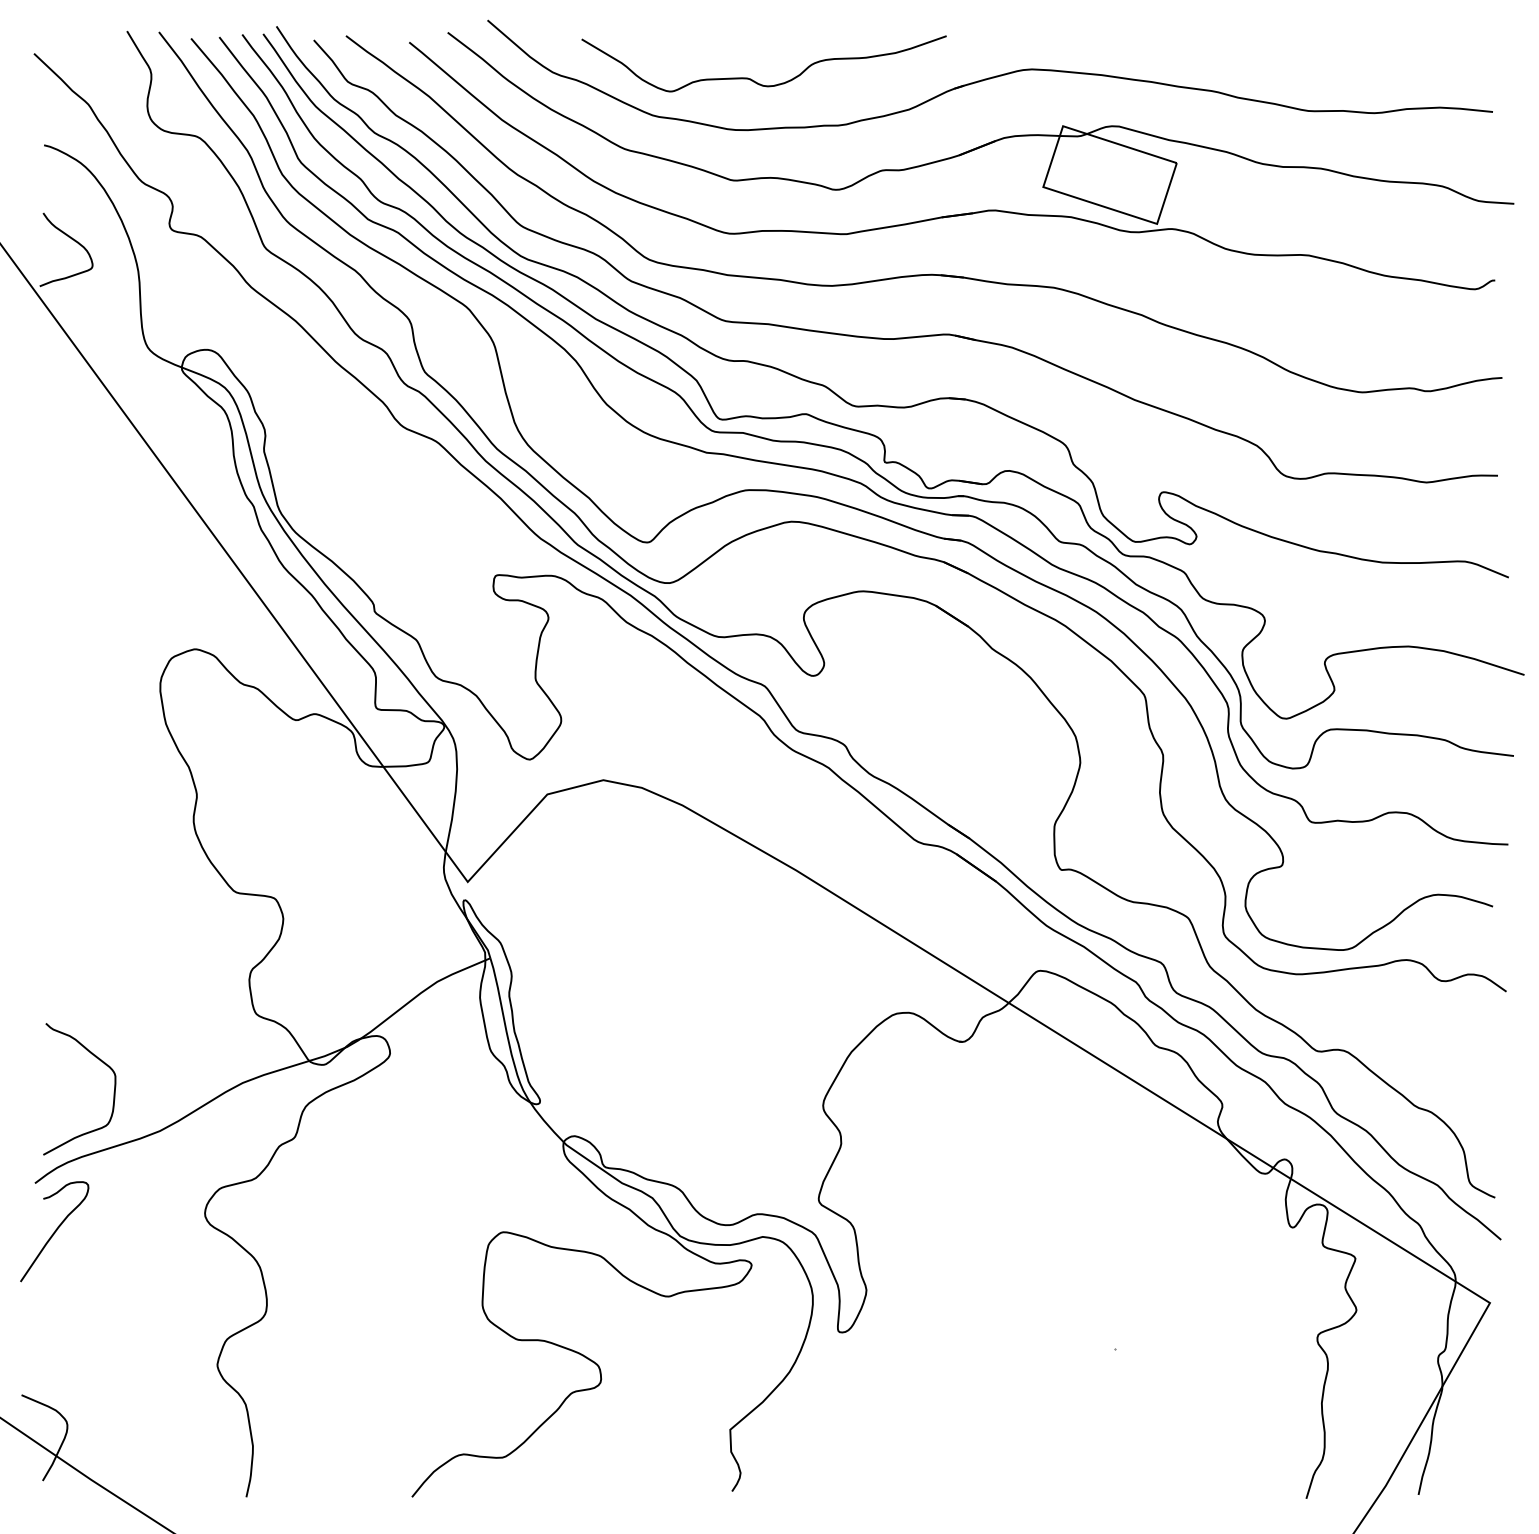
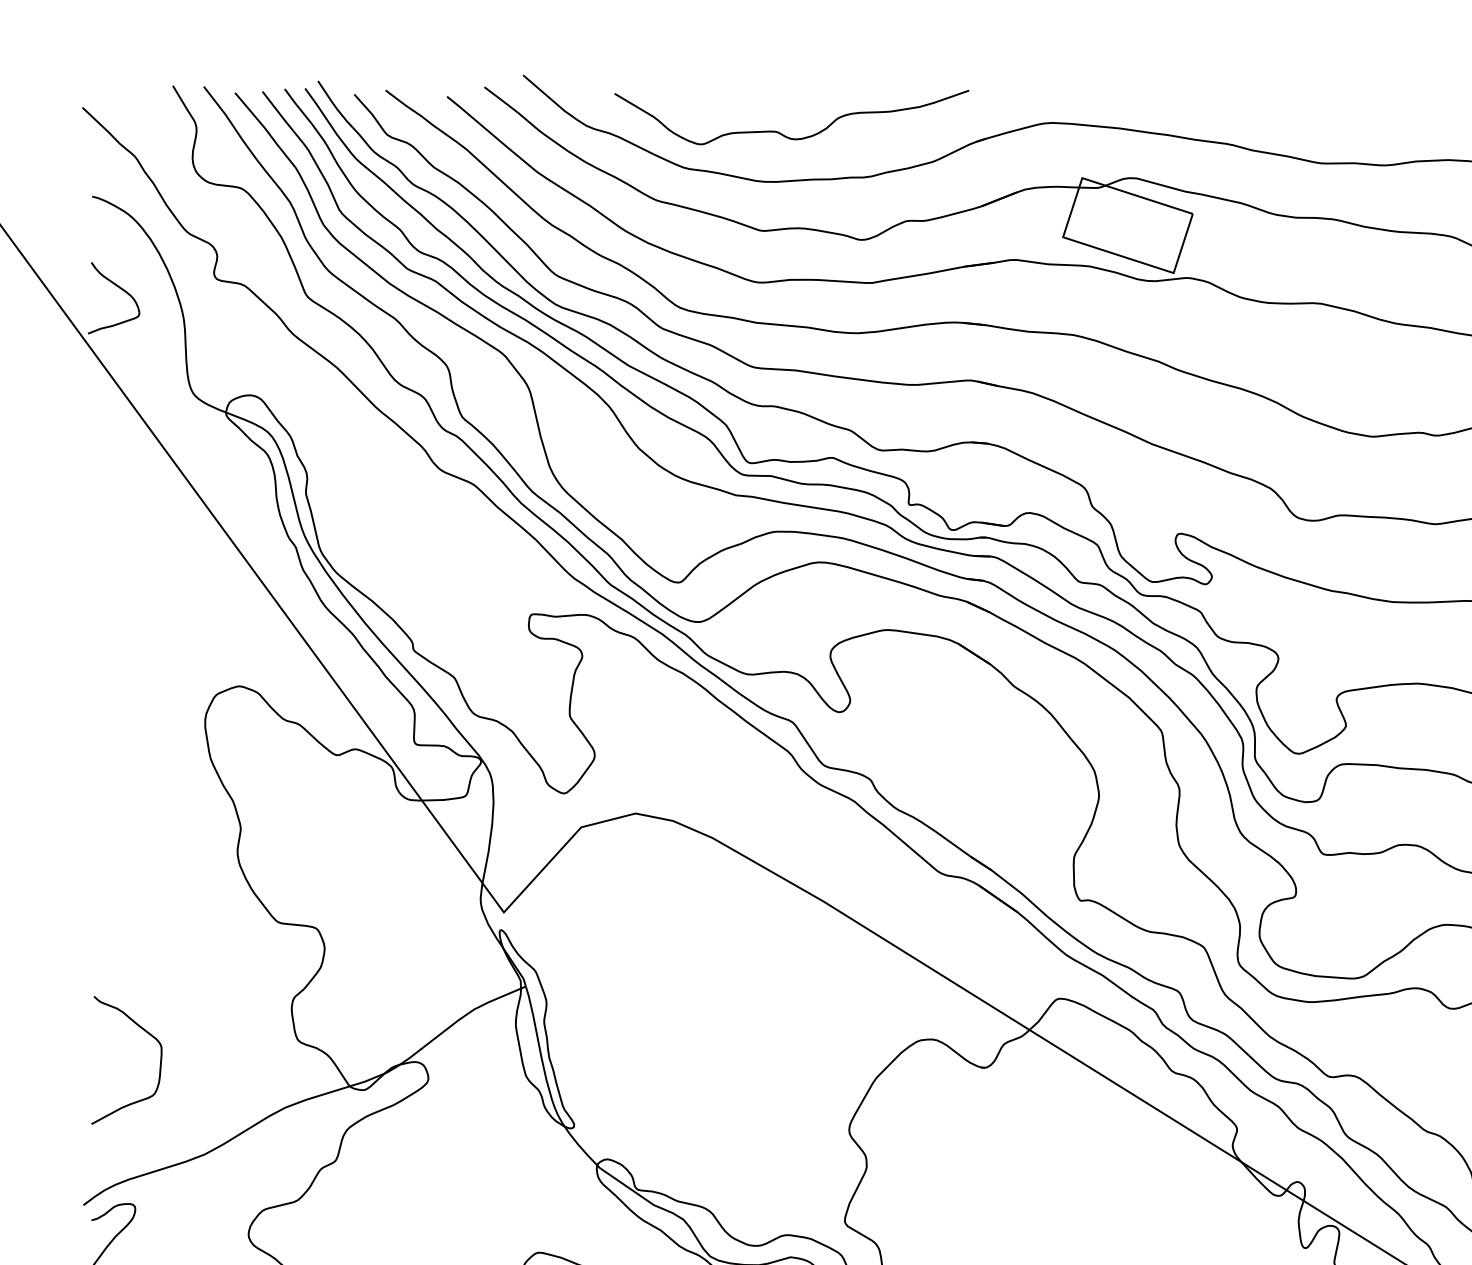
curve: (113, 1092) -> (159, 1063), moved

